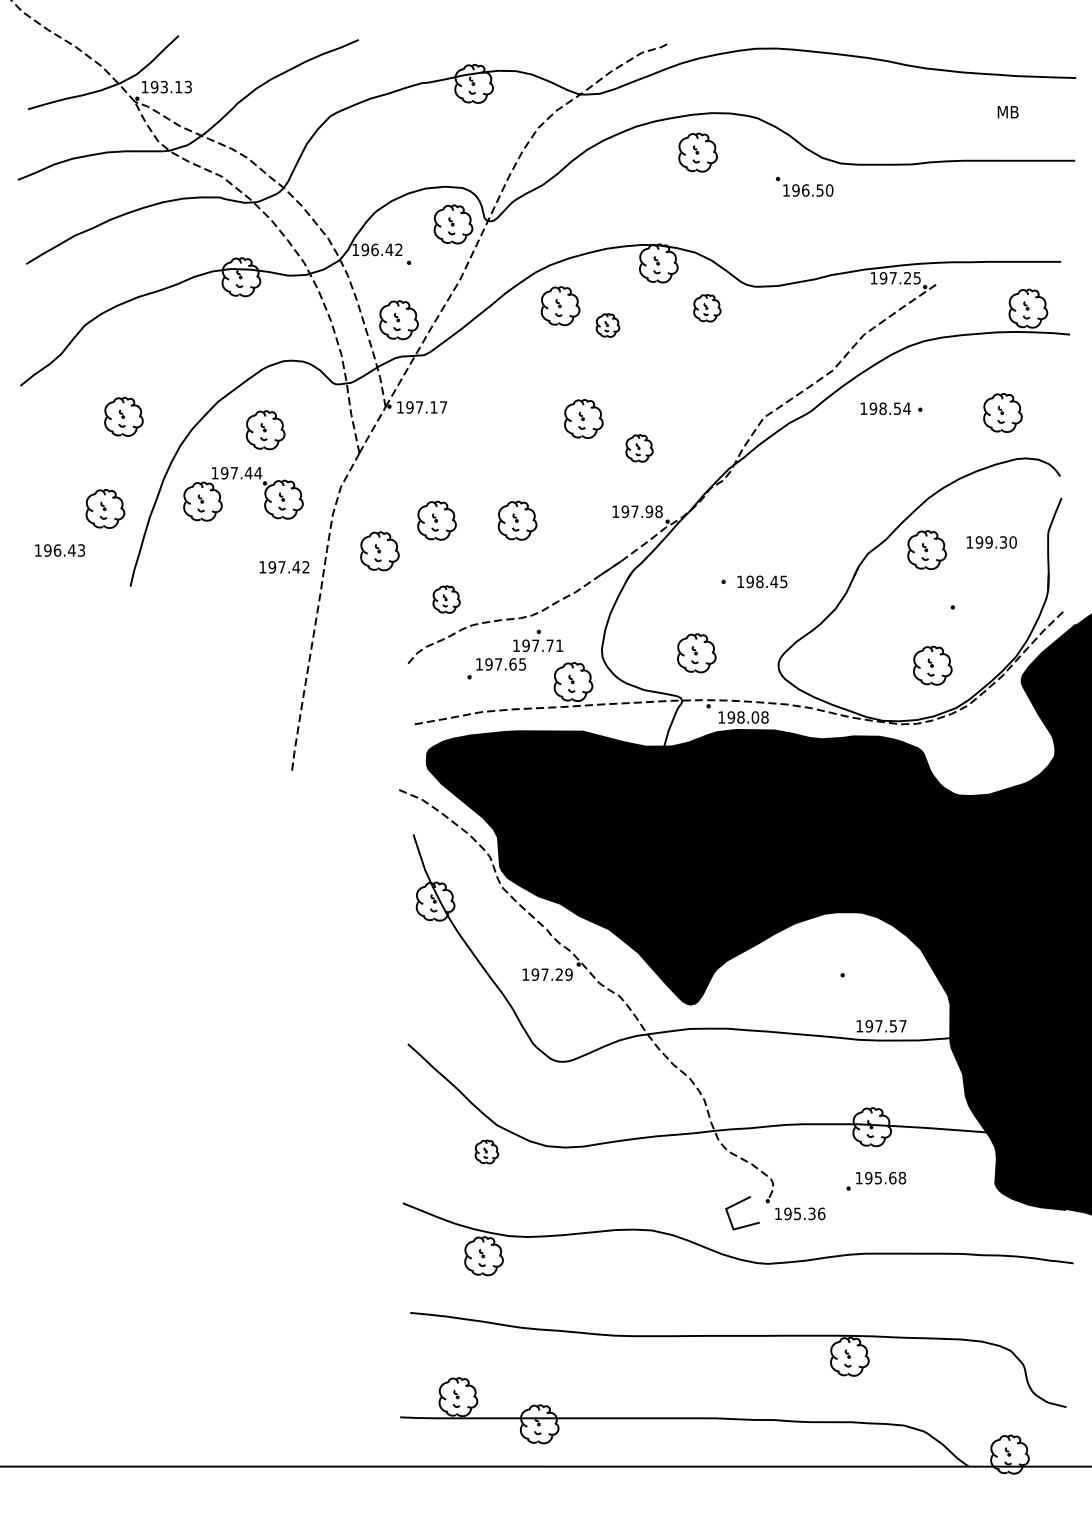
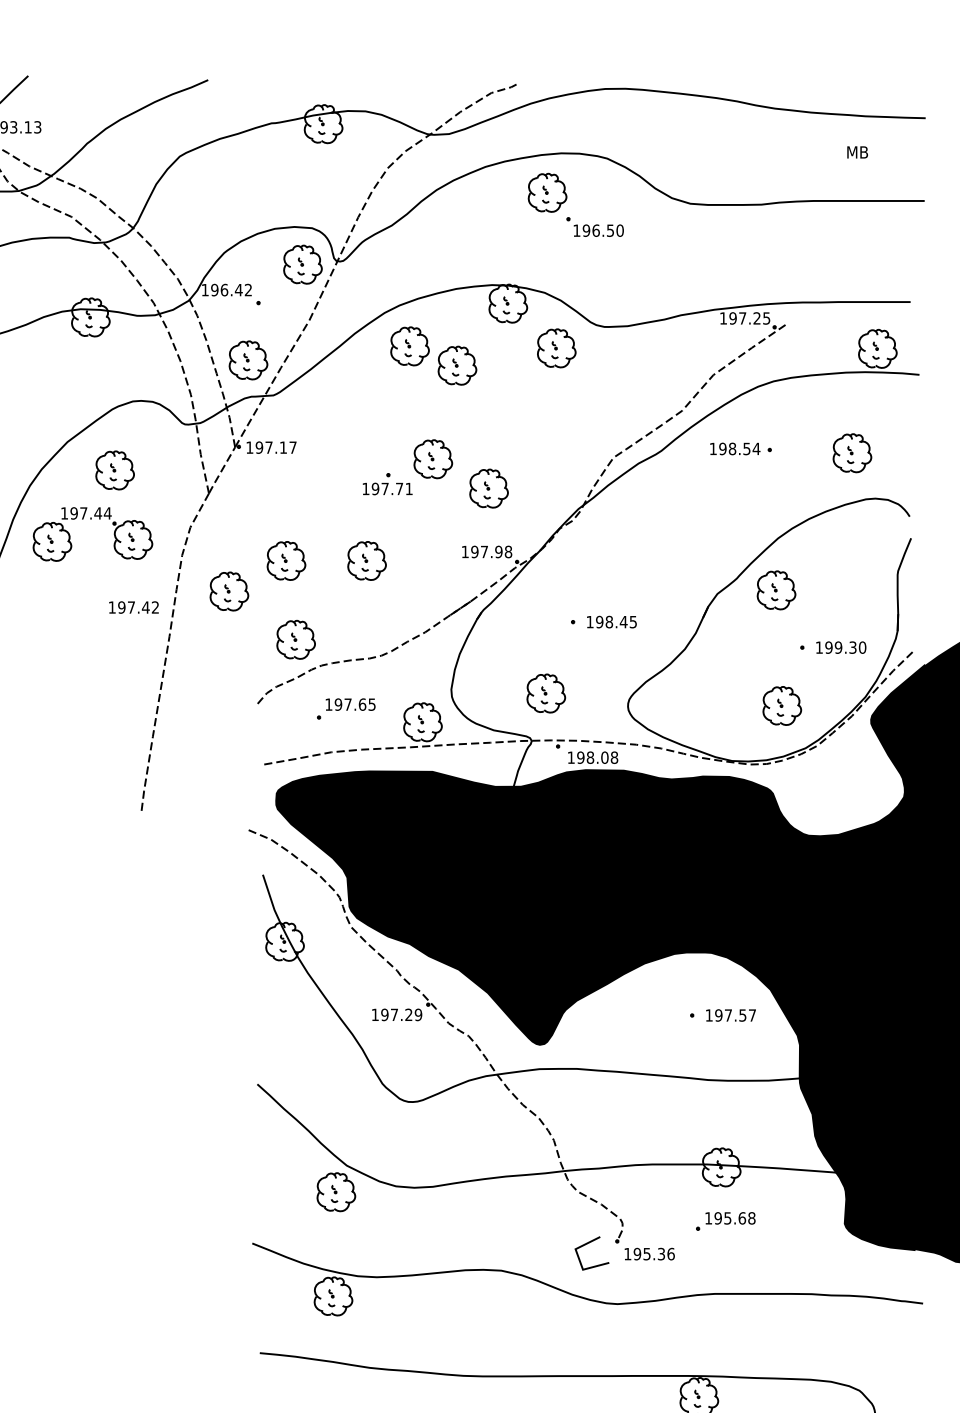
part: (804, 186) -> (594, 226), moved
part: (707, 308) -> (556, 348), size x1.43
part: (607, 325) -> (456, 365), size x1.67
part: (639, 448) -> (488, 488), size x1.43
text: (991, 542) -> (840, 647), moved
part: (446, 599) -> (295, 639), size x1.43
part: (538, 640) -> (387, 483), moved
text: (881, 1026) -> (730, 1015), moved
part: (486, 1151) -> (335, 1191), size x1.67

